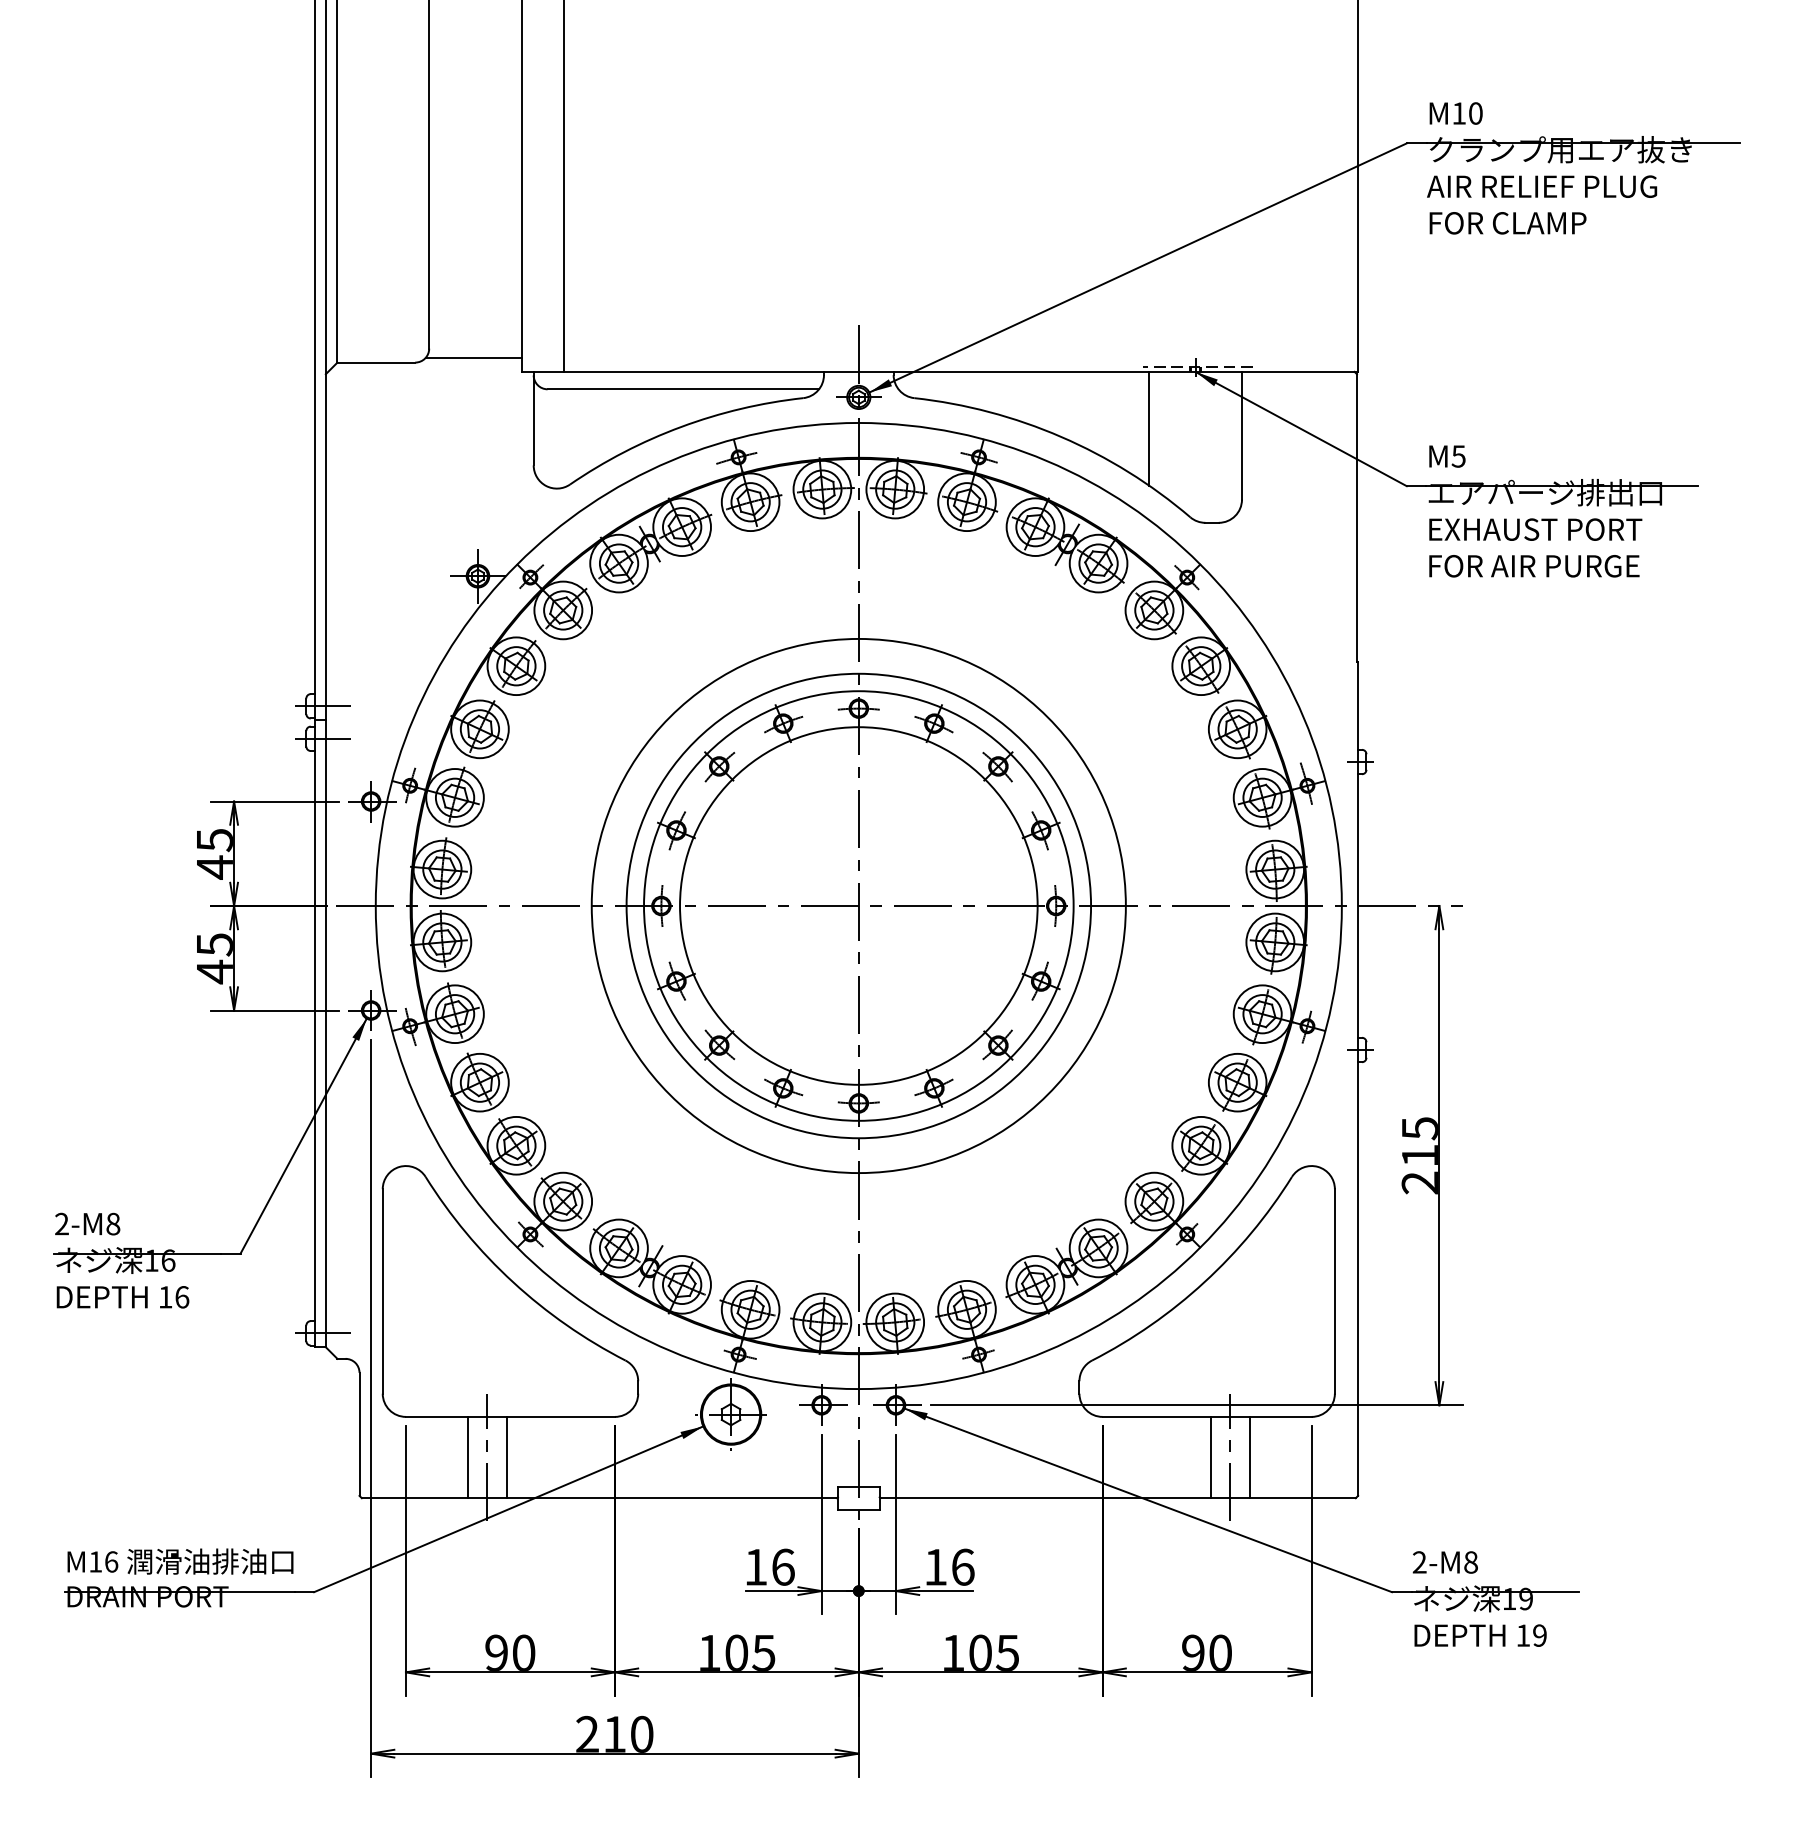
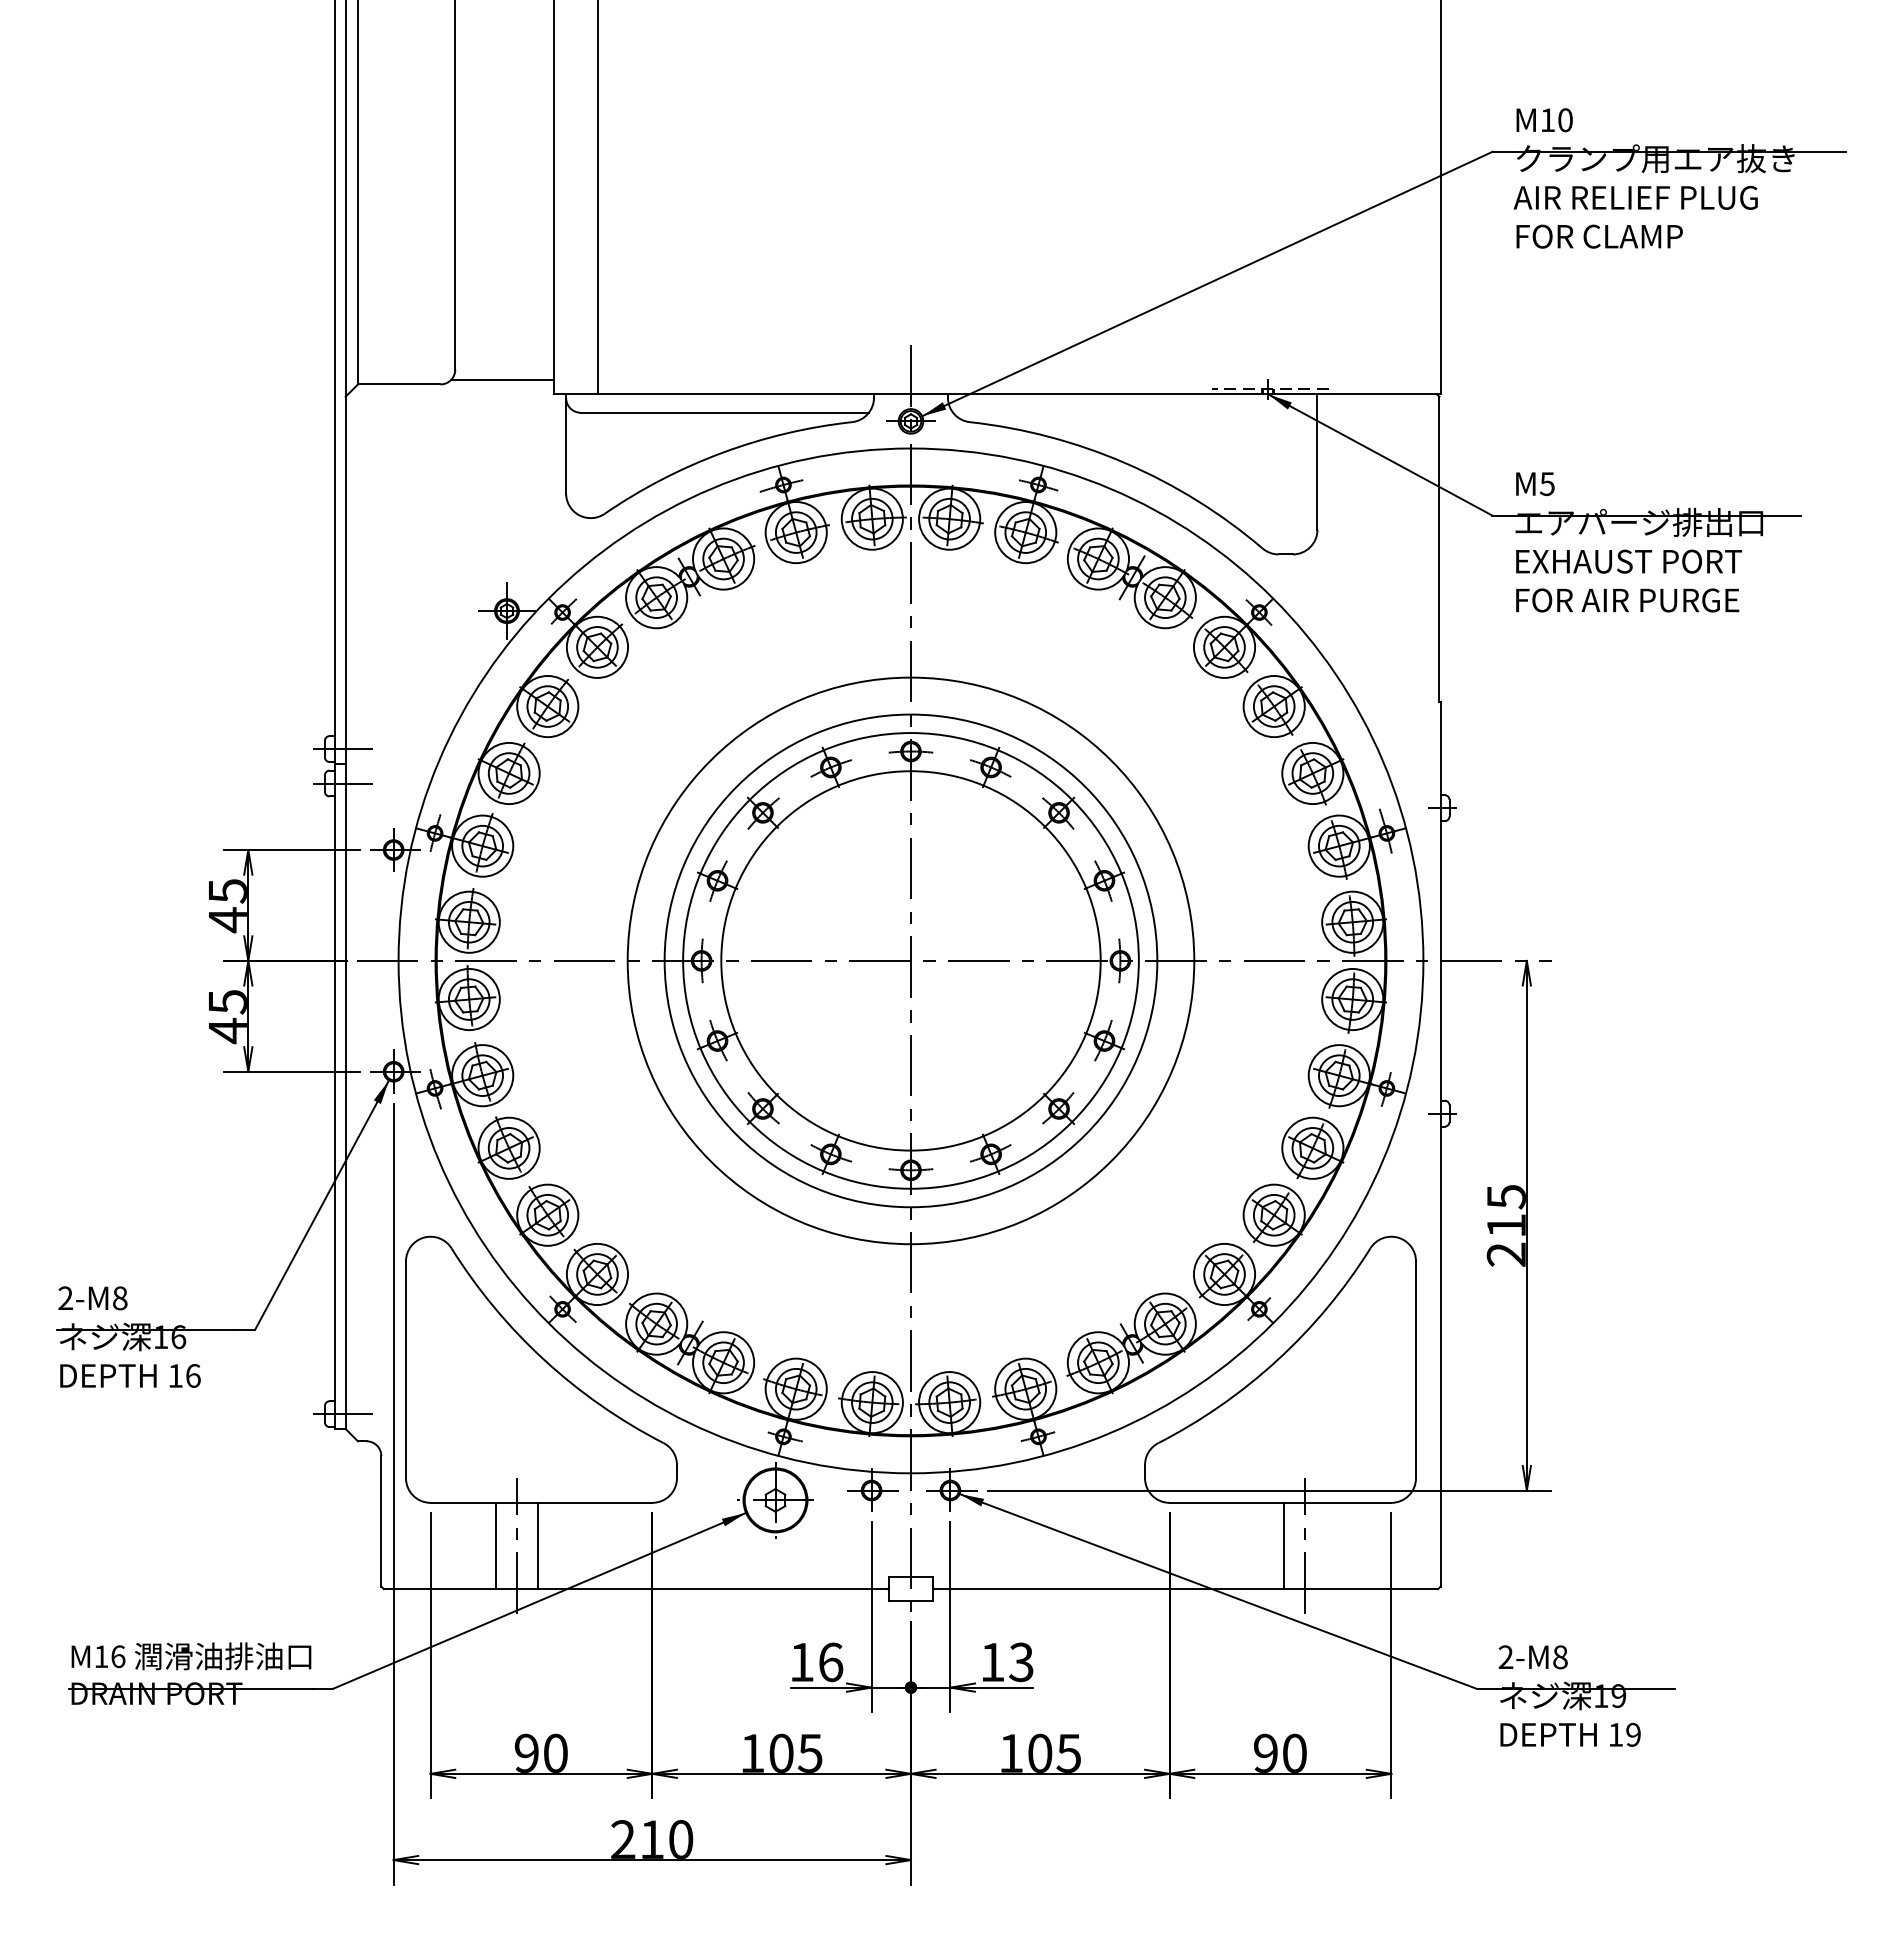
line: (1148, 428) -> (1218, 454), removed
line: (1250, 1457) -> (1326, 1545), removed
text: (962, 1567) -> (1021, 1662), 16 -> 13

